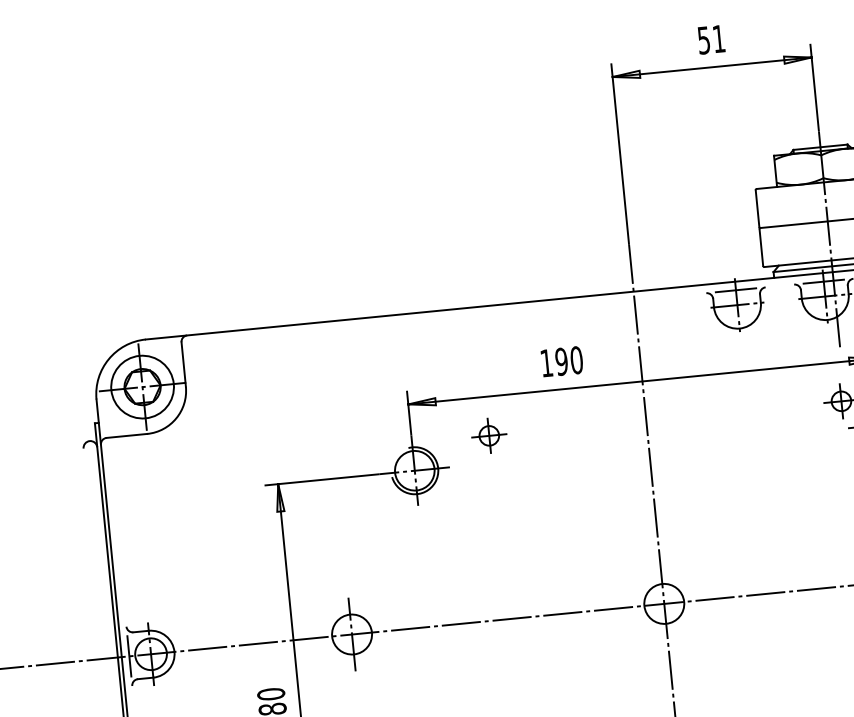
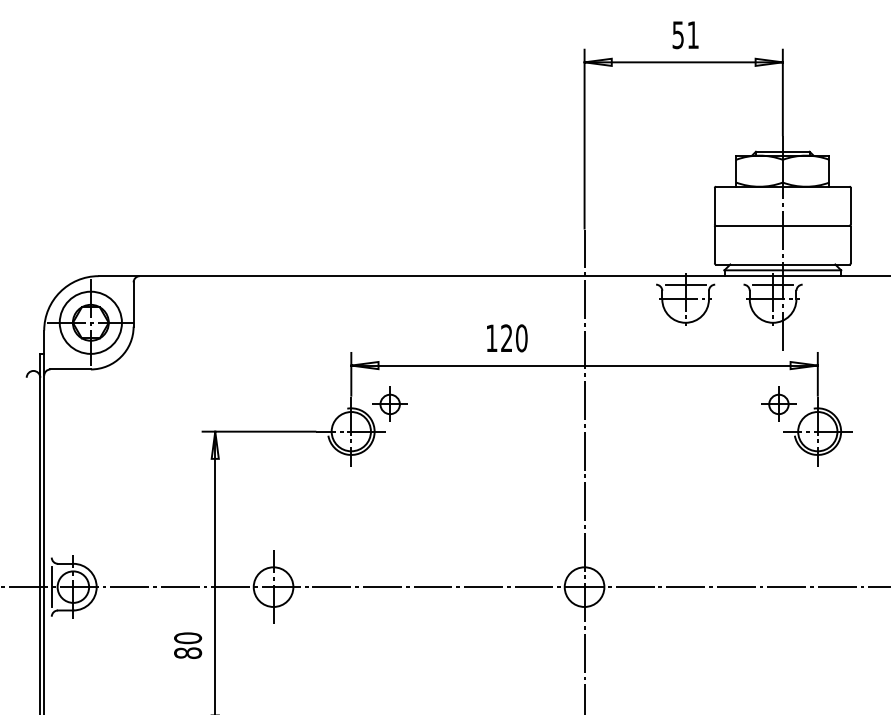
text: (561, 361) -> (506, 338), 190 -> 120
part: (488, 434) -> (389, 403), moved

